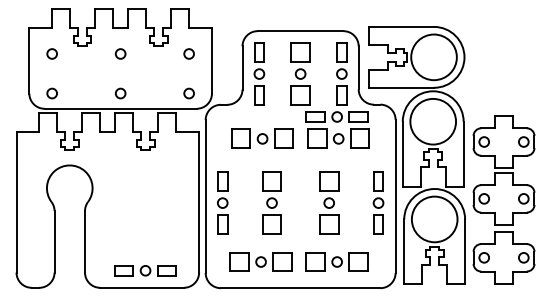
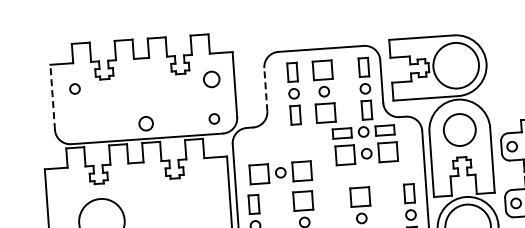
circle: (120, 53) -> (143, 83), removed
circle: (188, 53) -> (210, 79), size x1.6
line: (29, 60) -> (52, 97), solid -> dashed
line: (242, 67) -> (265, 89), solid -> dashed
part: (259, 73) -> (294, 93), moved
circle: (51, 93) -> (77, 128), removed
circle: (120, 93) -> (145, 123), size x1.4
circle: (433, 121) -> (460, 129), size x0.7
part: (262, 138) -> (280, 172), moved

